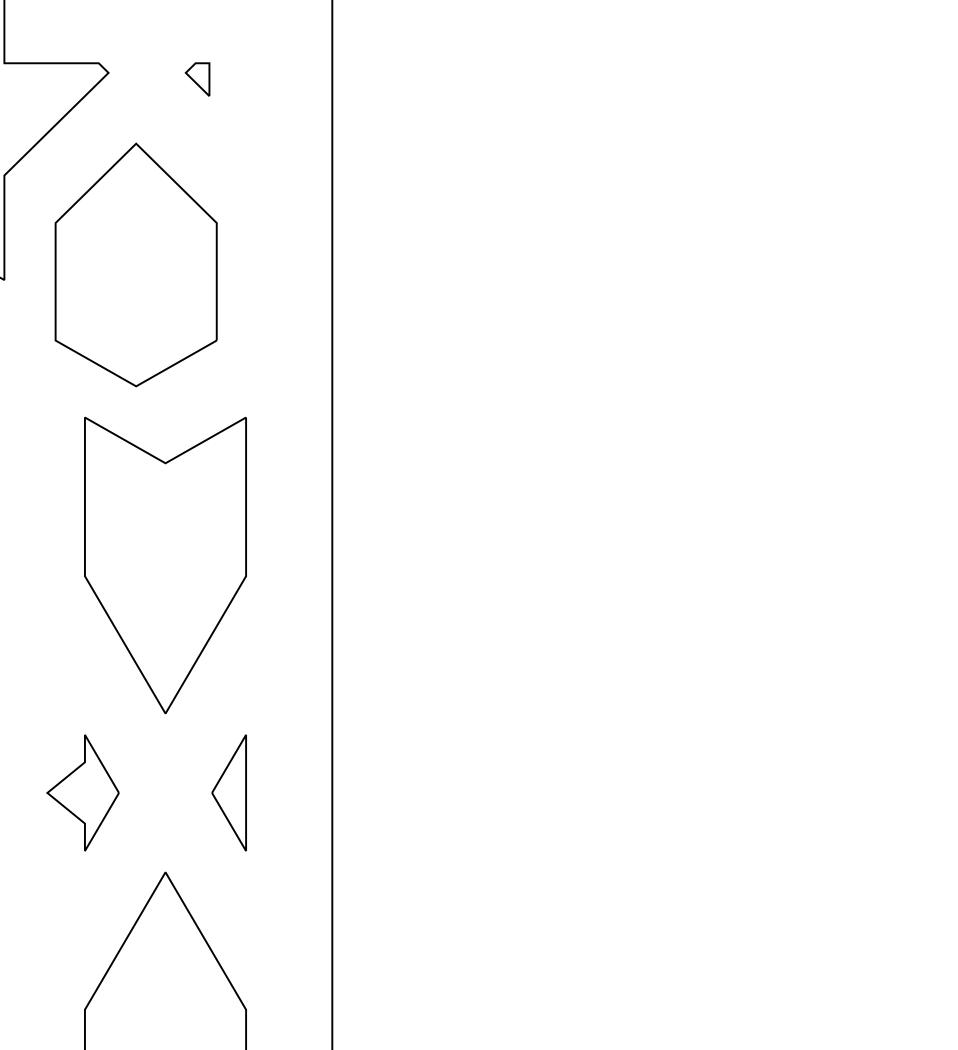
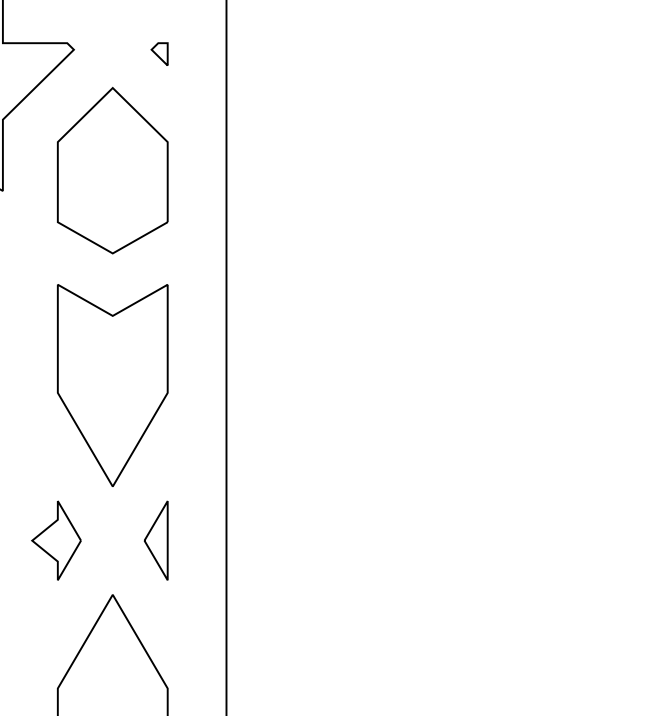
part: (197, 78) -> (159, 53), moved
part: (135, 264) -> (112, 170), moved

